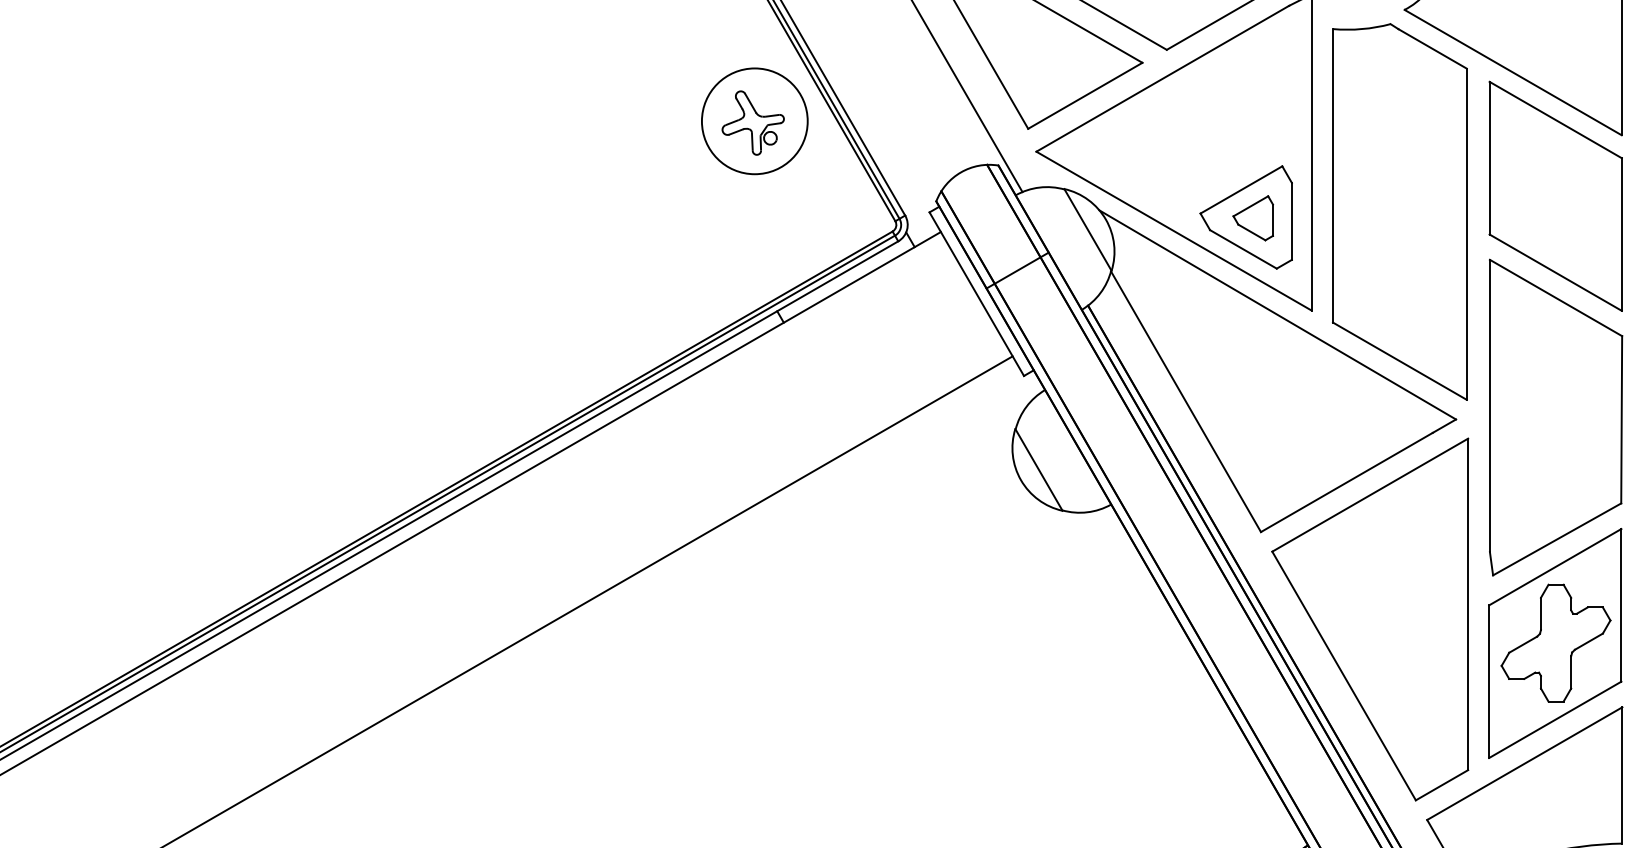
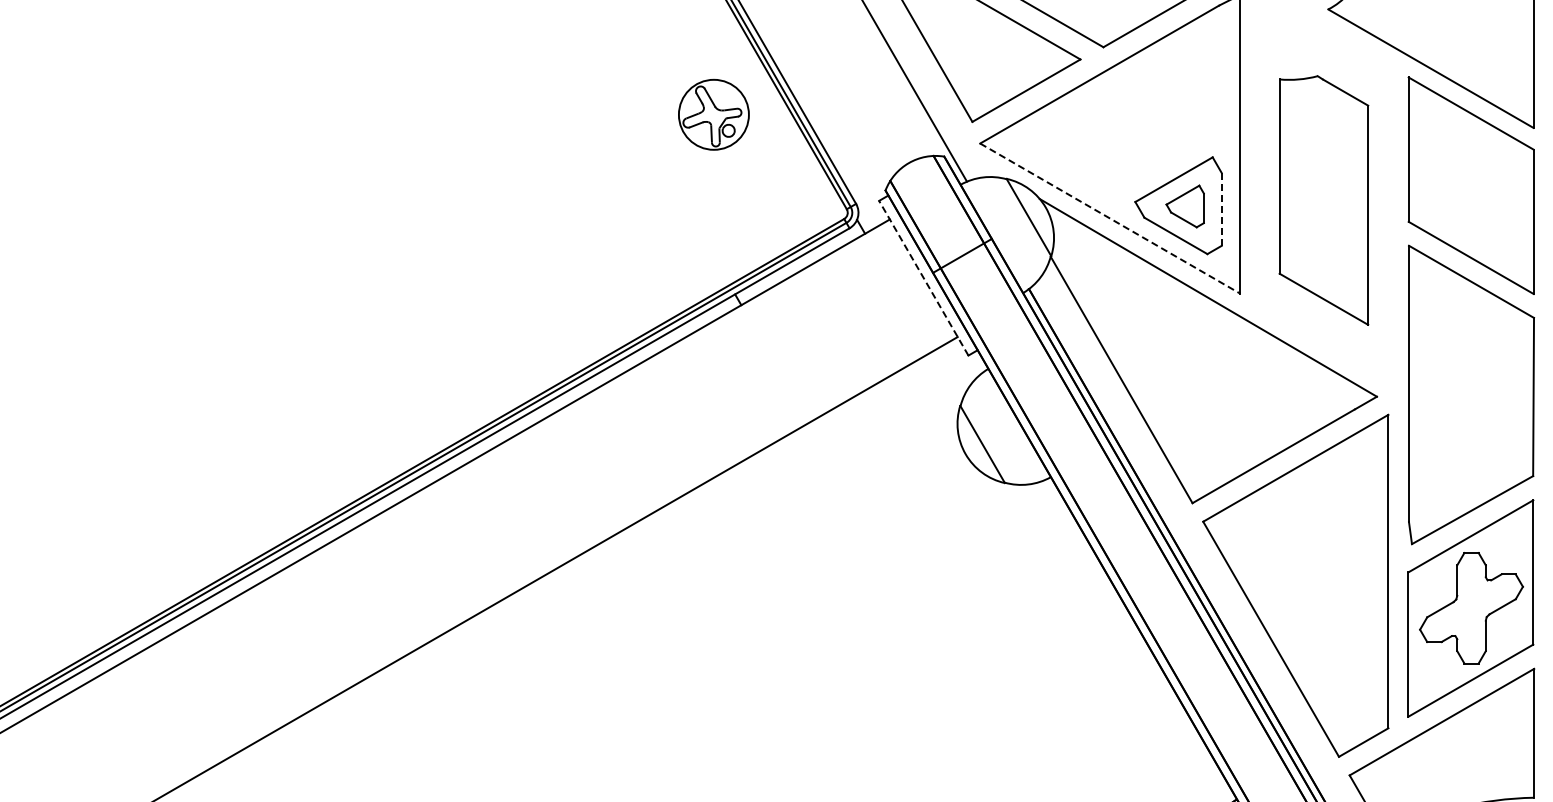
circle: (754, 120) -> (713, 114), size x0.7
part: (1399, 211) -> (1323, 200), size x0.7
line: (1291, 220) -> (1221, 208), solid -> dashed
line: (1174, 230) -> (1110, 218), solid -> dashed
line: (976, 293) -> (923, 277), solid -> dashed

